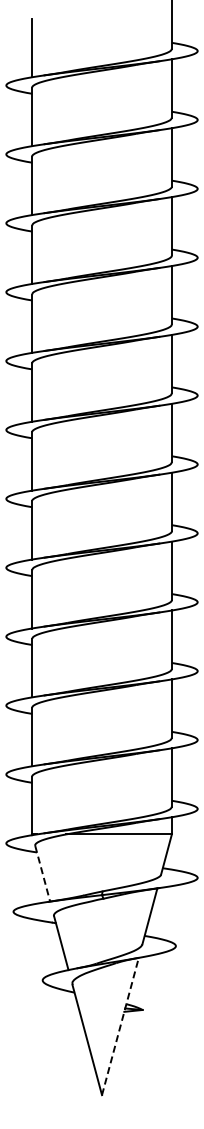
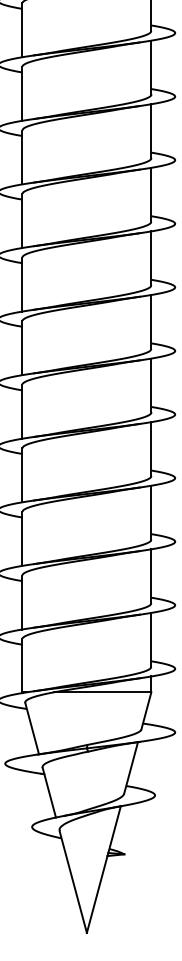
line: (42, 873) -> (31, 728), dashed -> solid
line: (120, 1026) -> (103, 869), dashed -> solid

